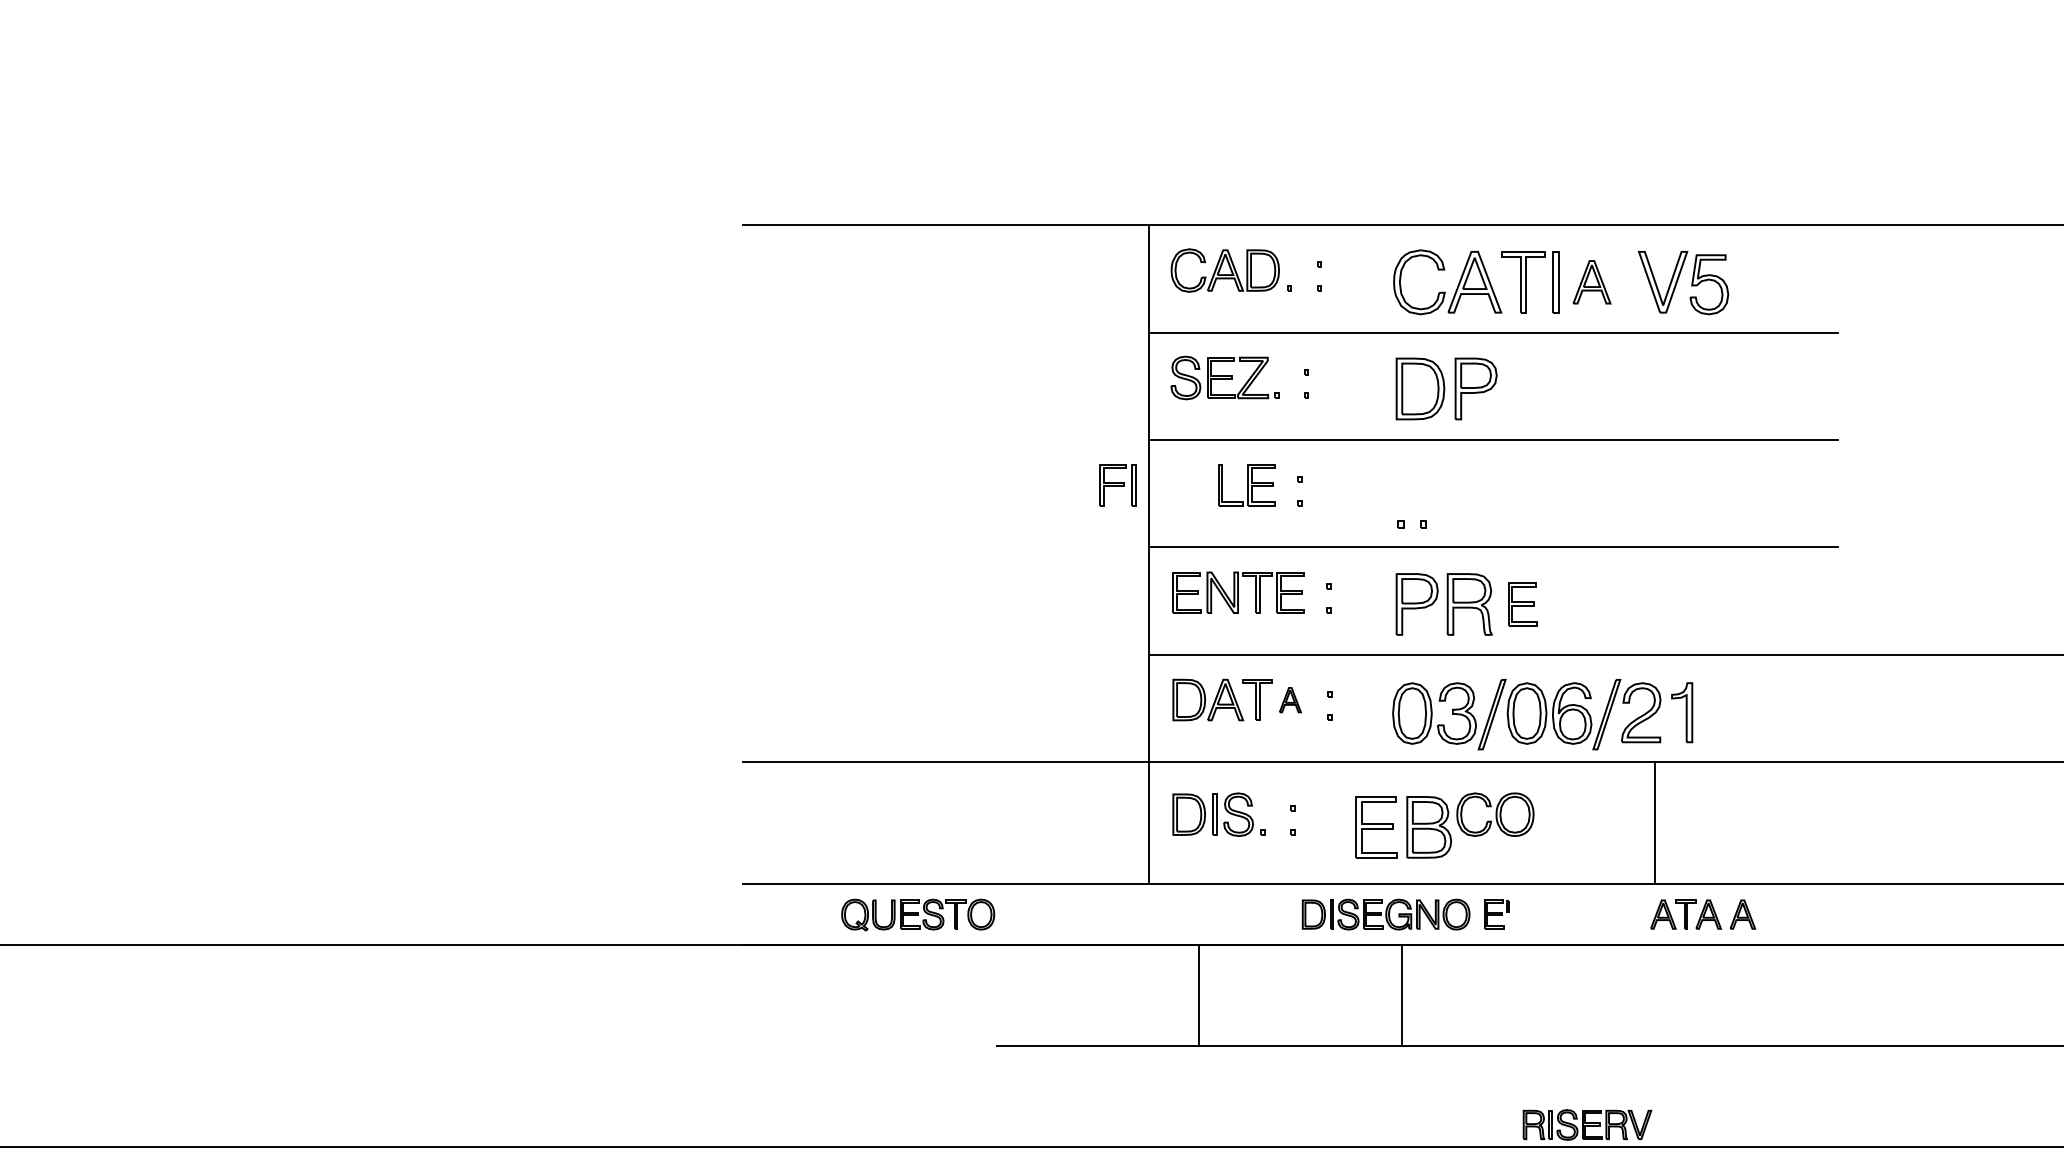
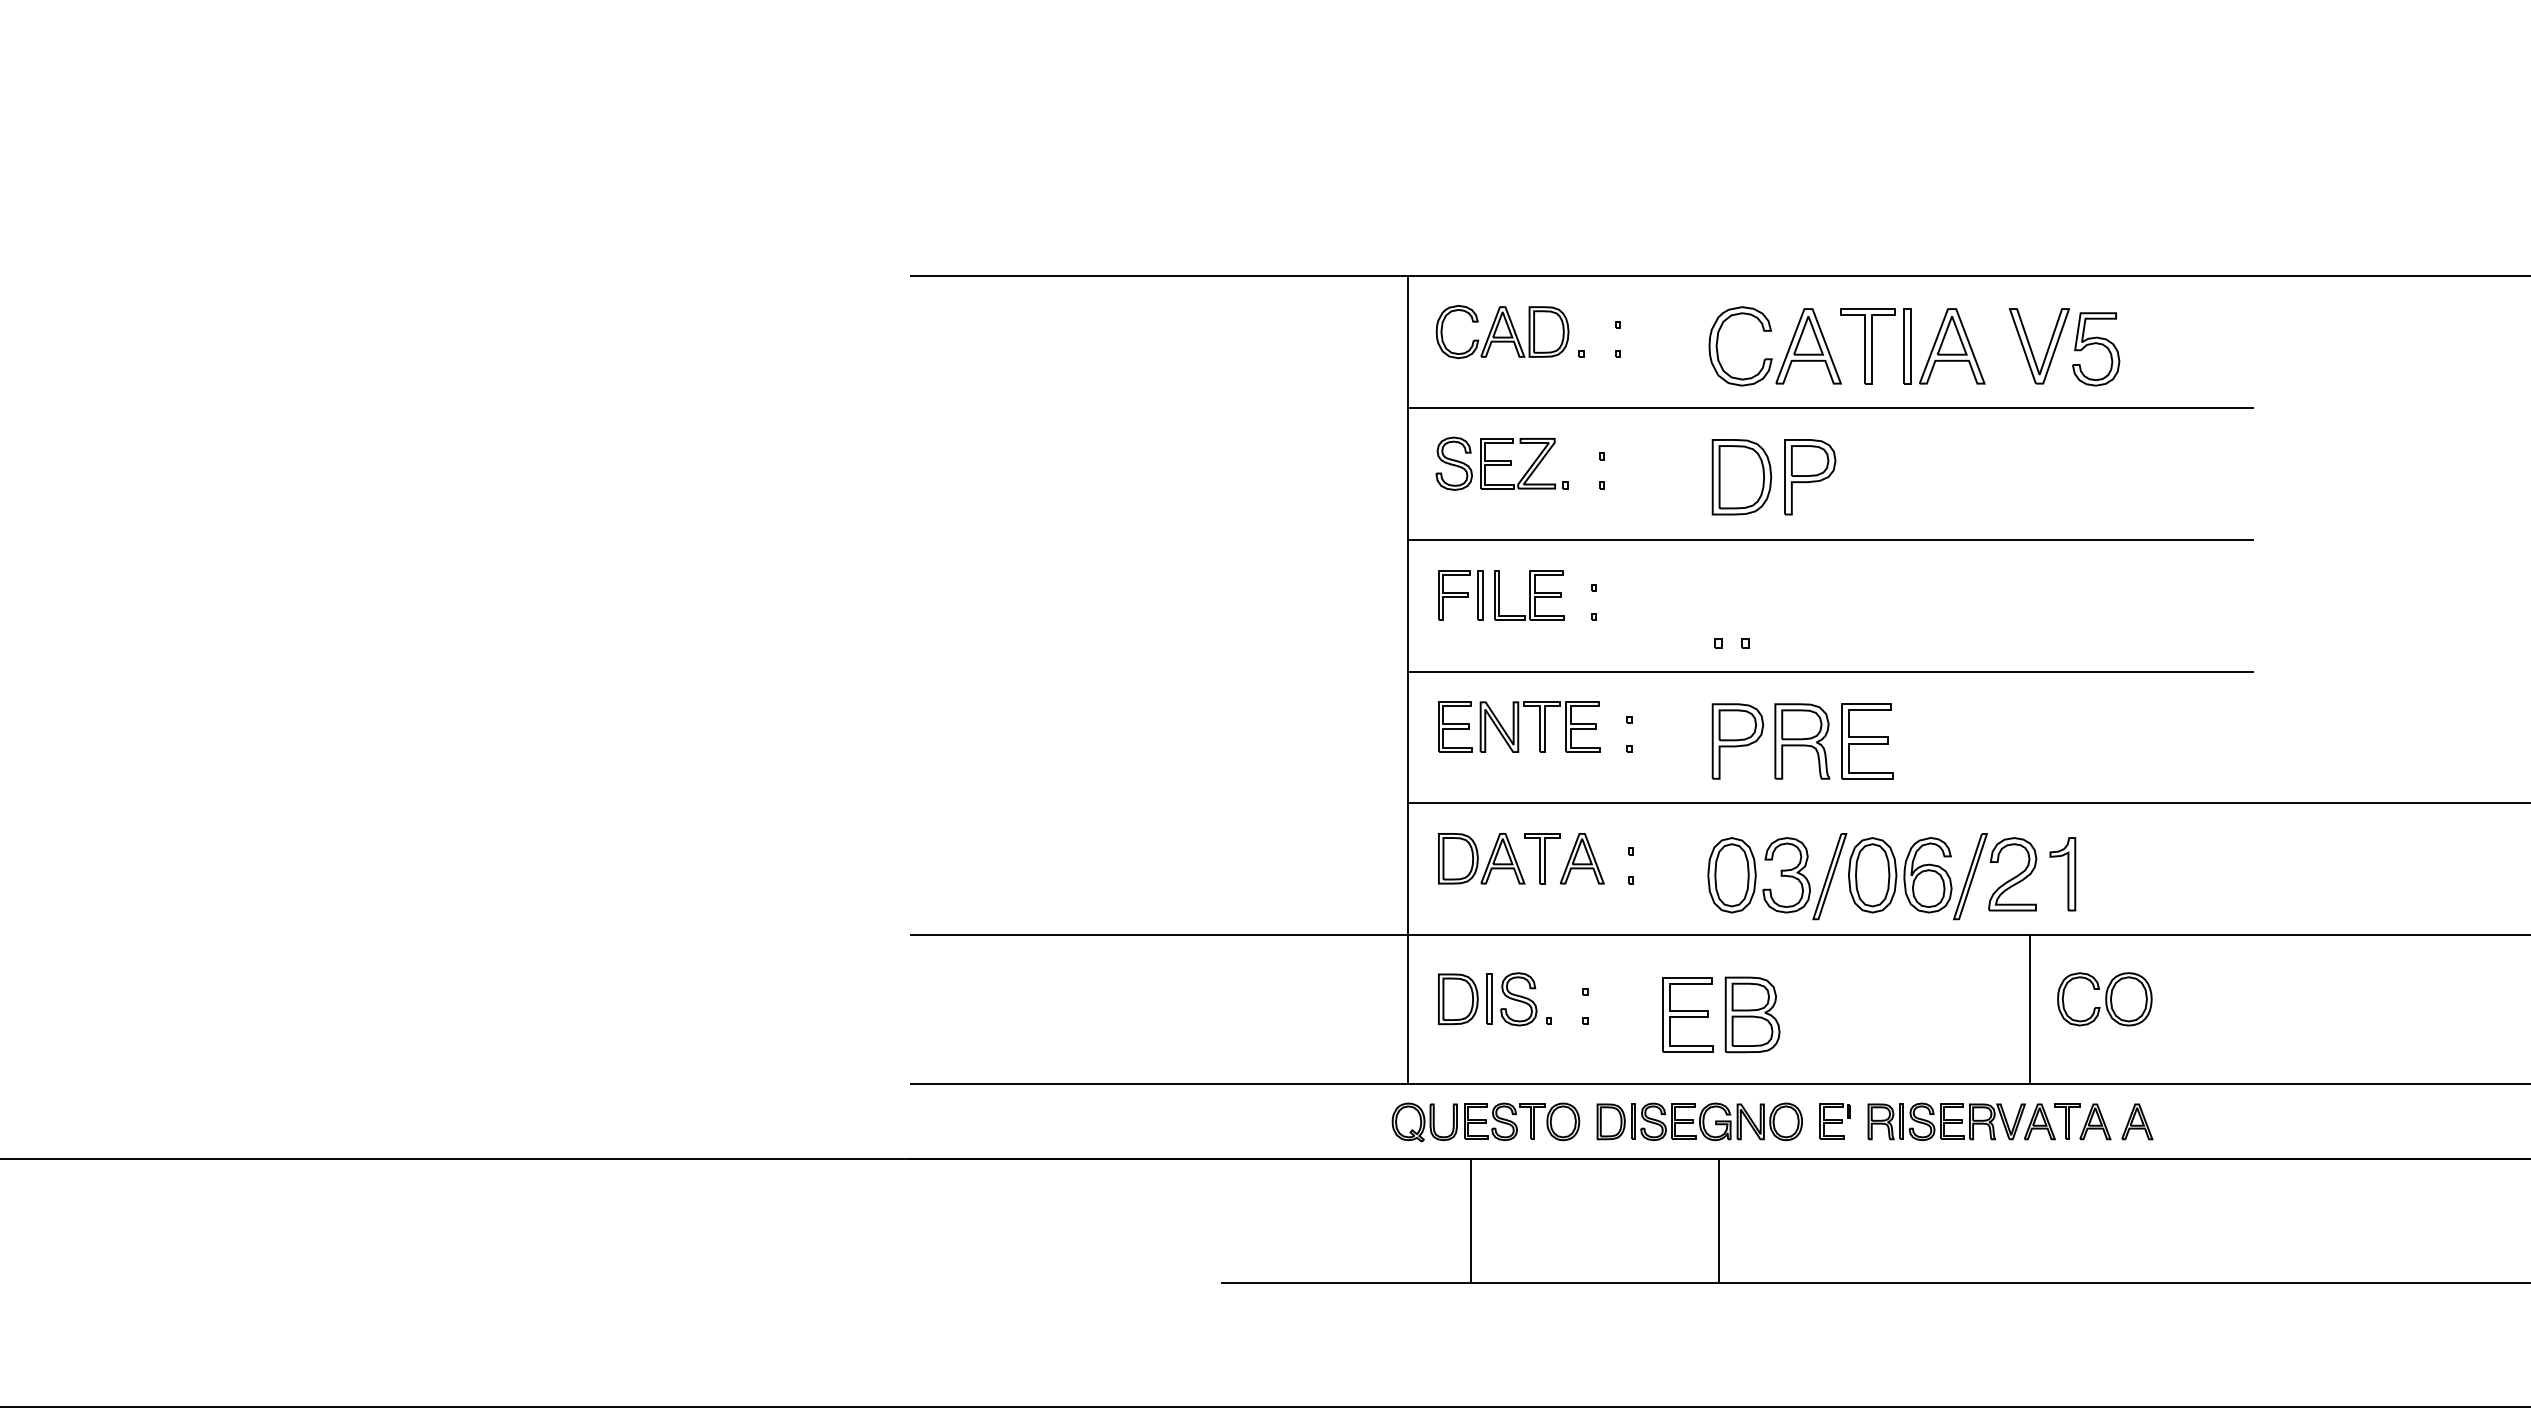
part: (1592, 282) -> (1952, 346), size x1.43
part: (1117, 485) -> (1460, 595), moved
part: (1522, 604) -> (1867, 741), size x1.43
part: (1290, 699) -> (1582, 858), size x1.67
part: (1495, 814) -> (2104, 999), moved
part: (917, 915) -> (1485, 1122), moved
part: (1587, 1124) -> (1946, 1121), moved

